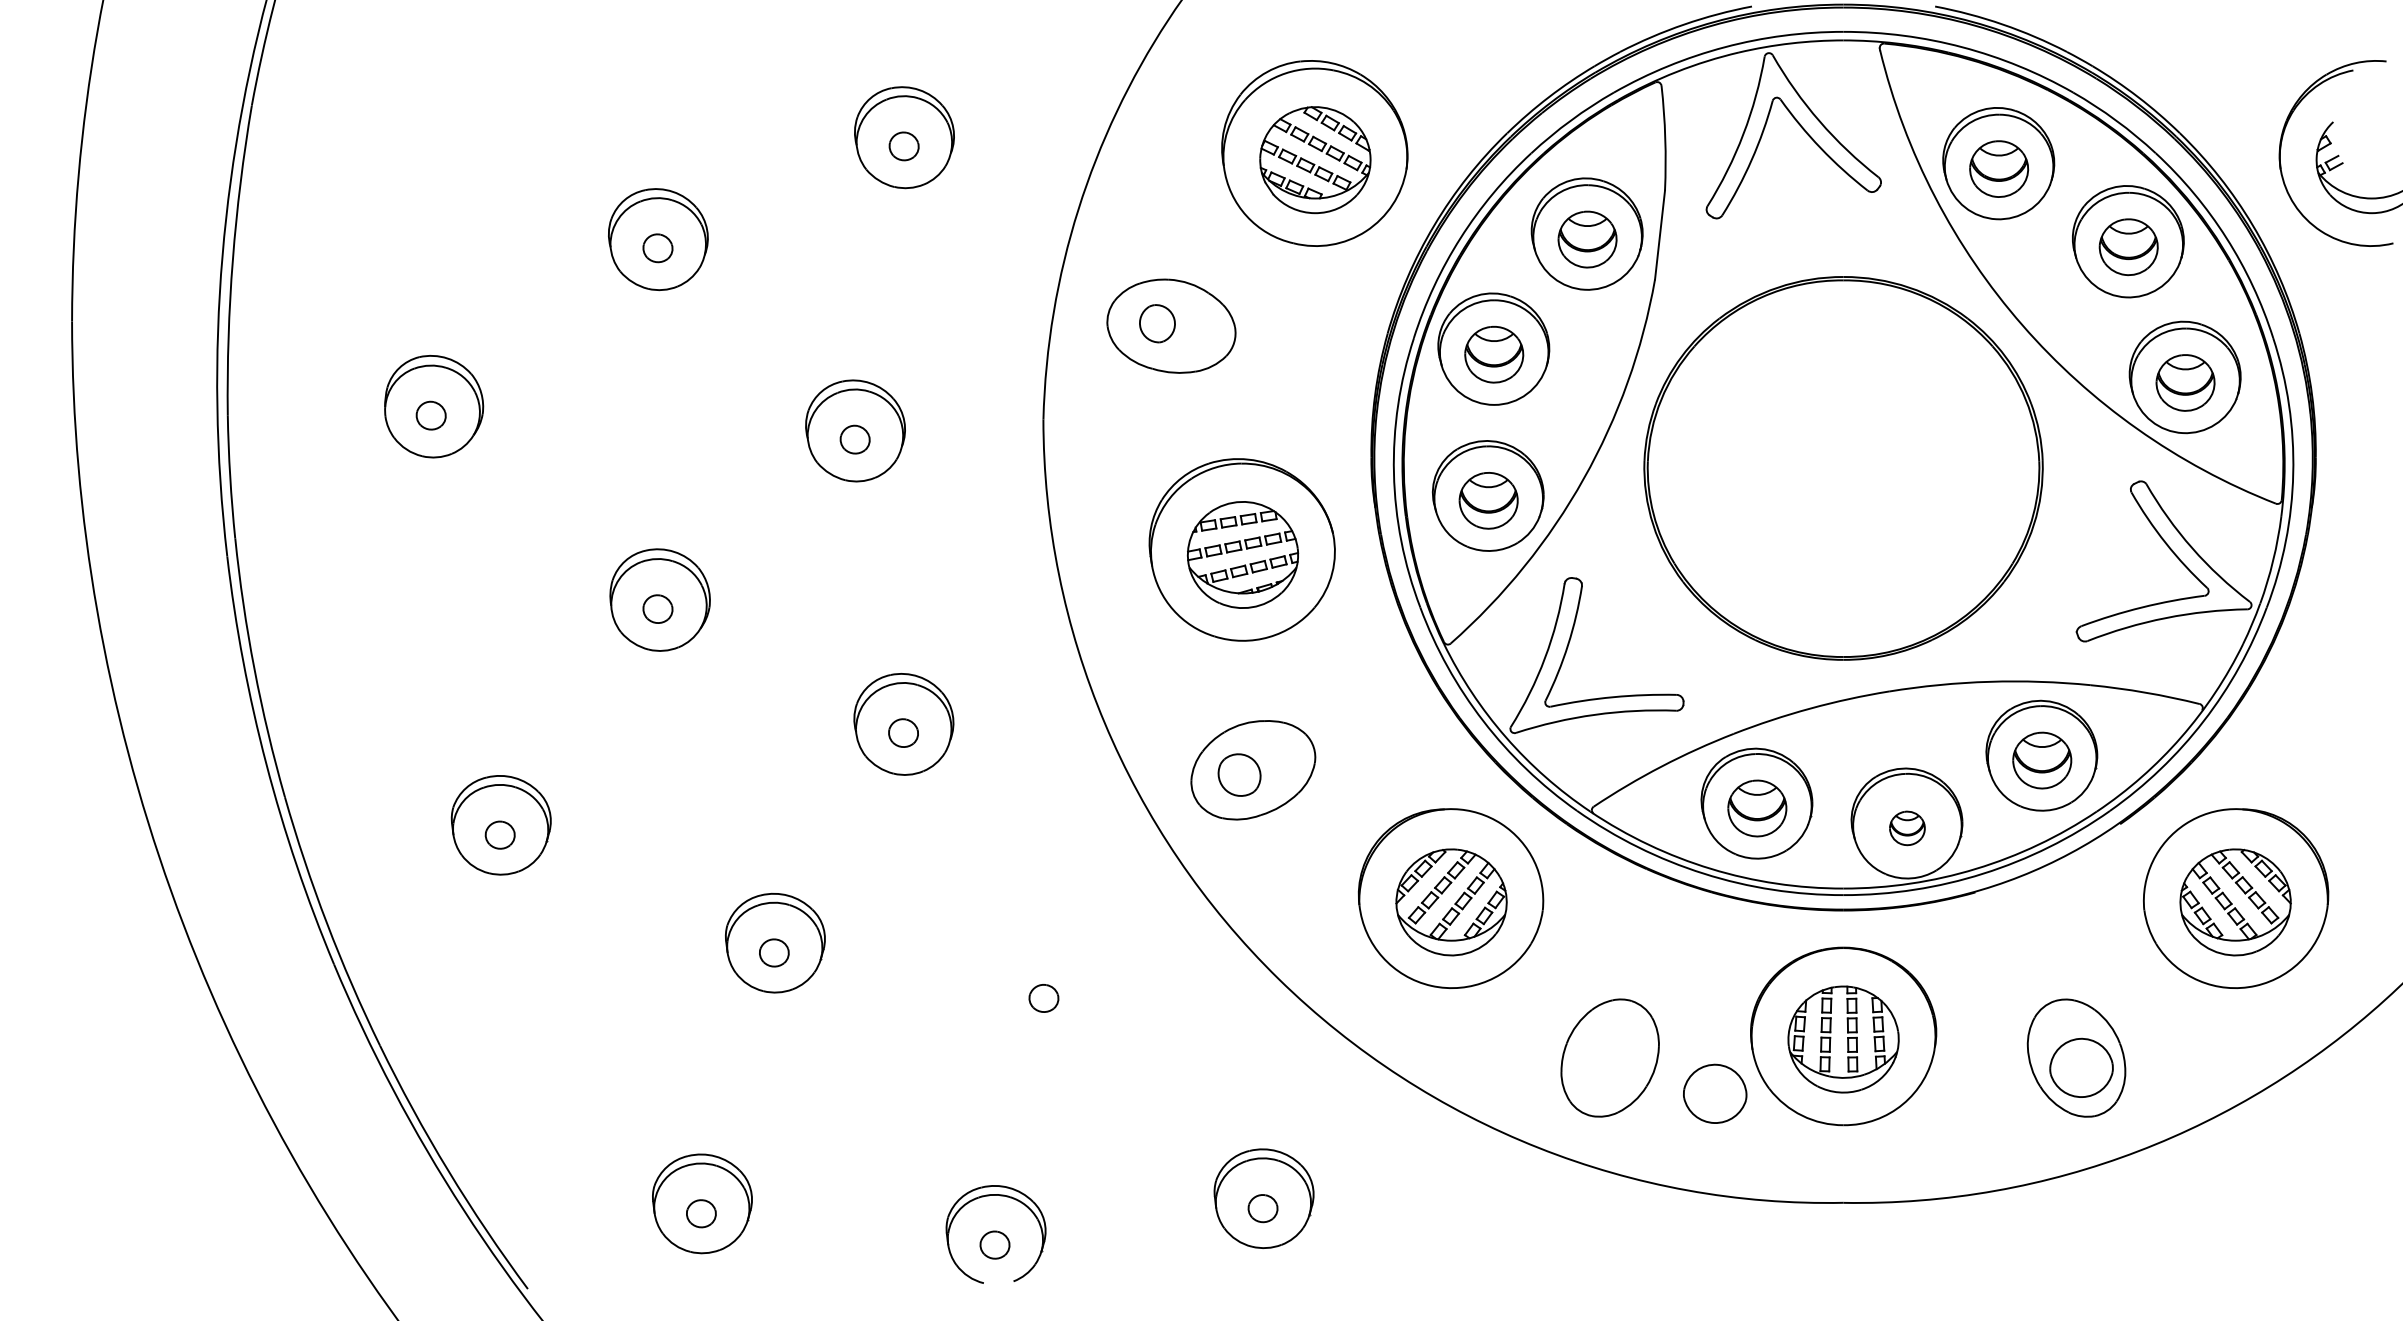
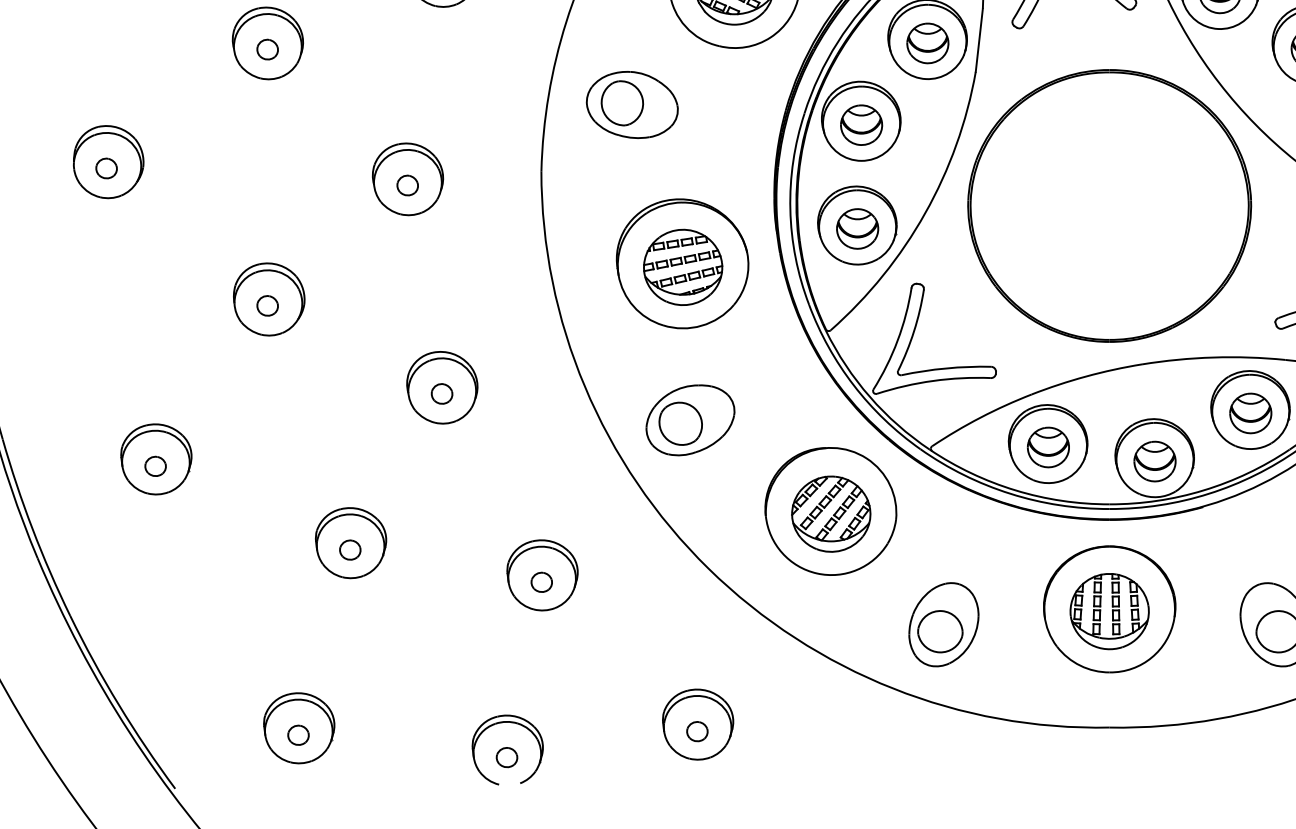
part: (1157, 323) -> (622, 103), size x1.67
part: (1239, 774) -> (680, 423), size x1.43
part: (1907, 828) -> (1155, 461), size x1.67
part: (1044, 988) -> (542, 575), added
part: (1715, 1093) -> (940, 631), moved

